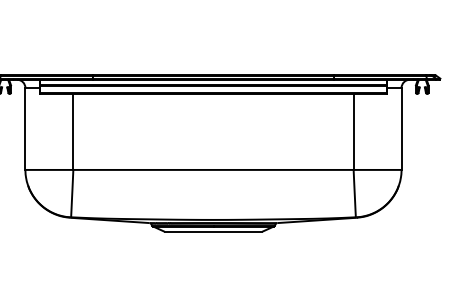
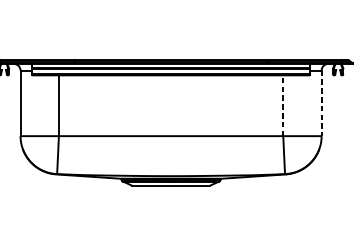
line: (401, 129) -> (321, 103), solid -> dashed
line: (353, 131) -> (283, 105), solid -> dashed

